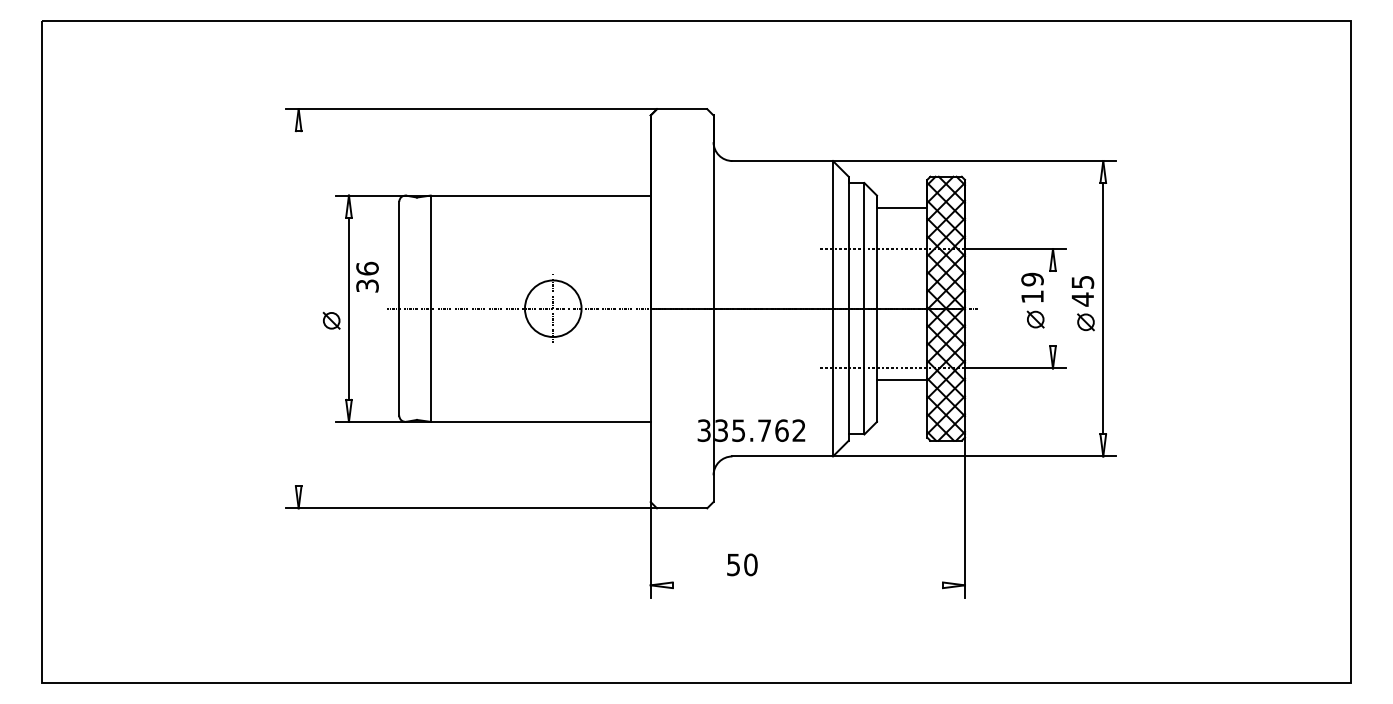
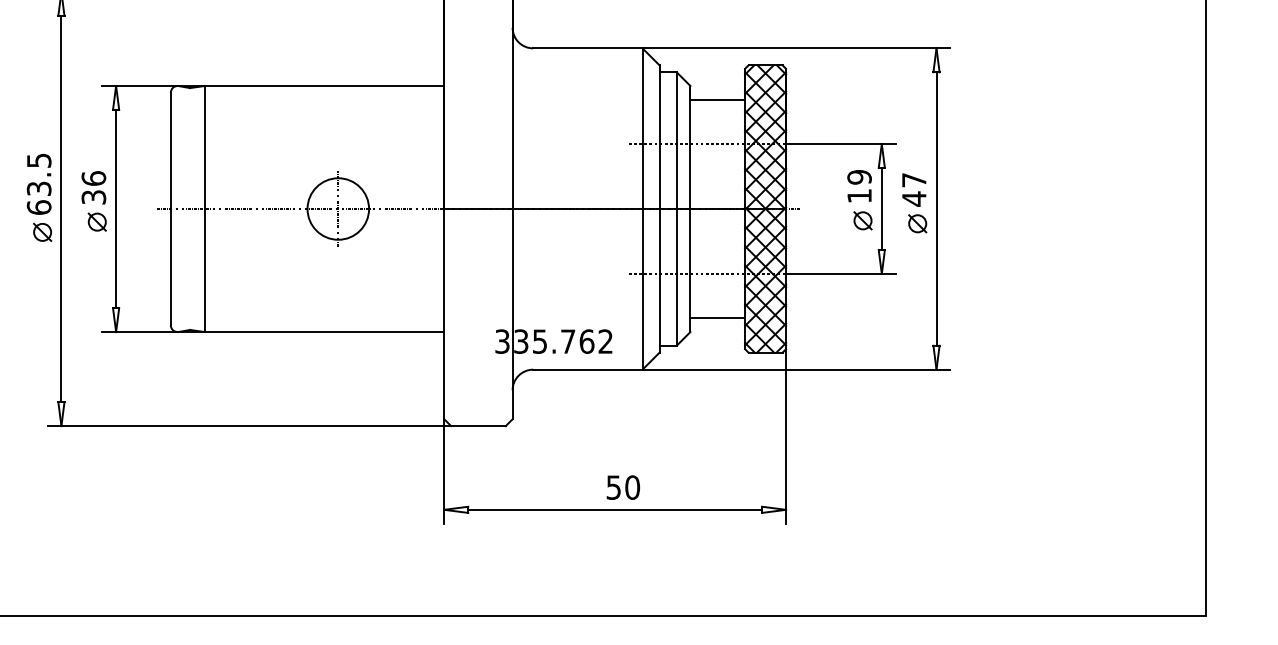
text: (367, 276) -> (93, 187), moved
text: (1082, 282) -> (913, 180), 45 -> 47
part: (278, 298) -> (39, 197), added
line: (298, 308) -> (61, 208), added
line: (1053, 308) -> (882, 208), added
line: (901, 380) -> (717, 318), moved
text: (742, 564) -> (623, 487), moved
line: (807, 585) -> (614, 510), added

